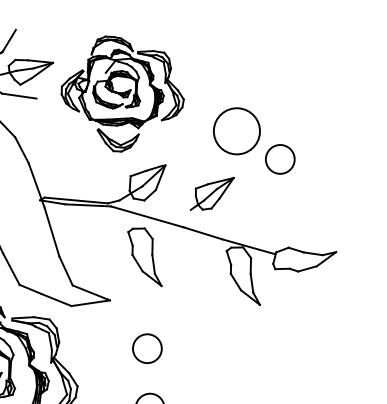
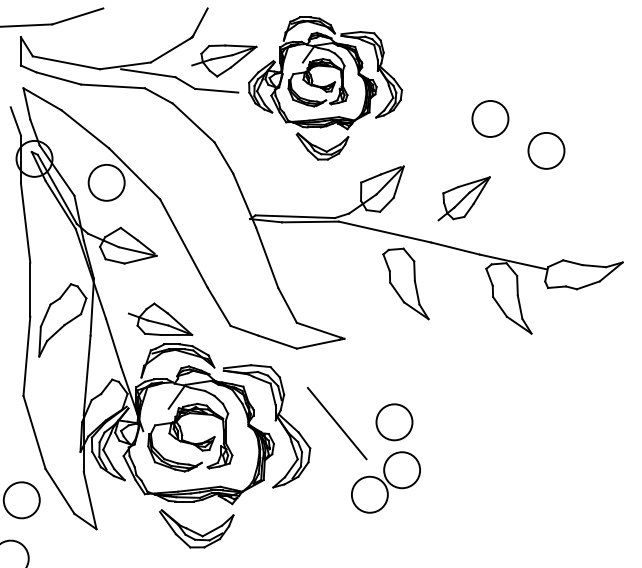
part: (122, 94) -> (325, 88), moved
circle: (237, 130) -> (490, 118), size x0.62
part: (144, 256) -> (405, 283), moved
circle: (147, 348) -> (394, 422), moved
line: (99, 367) -> (336, 423), added

